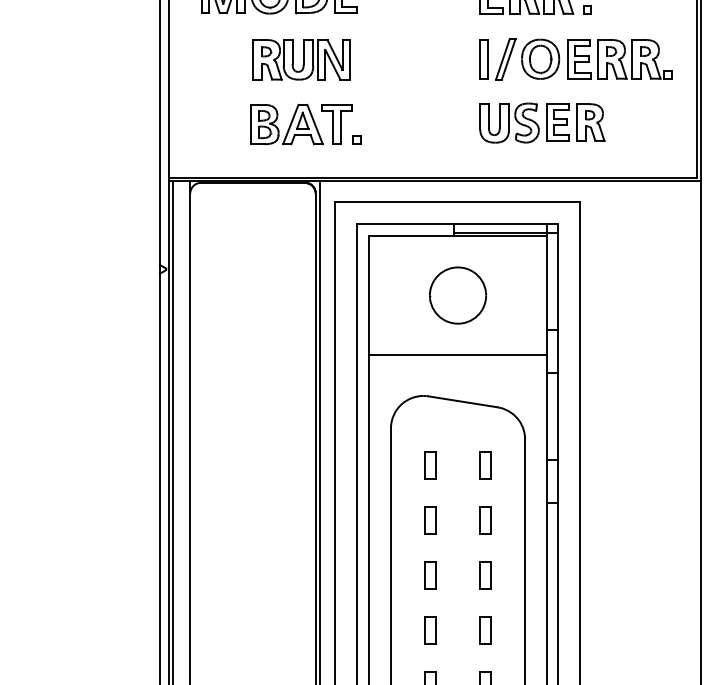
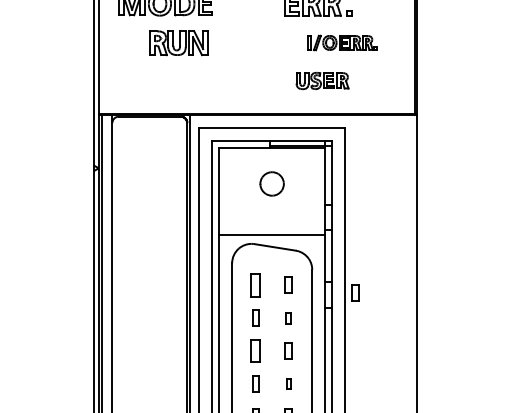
part: (575, 58) -> (342, 42), size x0.6
part: (542, 122) -> (322, 80), size x0.7
part: (306, 123) -> (181, 81), removed
part: (456, 294) -> (271, 183), size x0.7
line: (456, 355) -> (271, 235), moved
part: (430, 463) -> (255, 284), size x1.4
part: (597, 477) -> (355, 292), added
part: (485, 519) -> (288, 317), size x0.7
part: (430, 574) -> (255, 350), size x1.4
part: (485, 629) -> (288, 383), size x0.6

